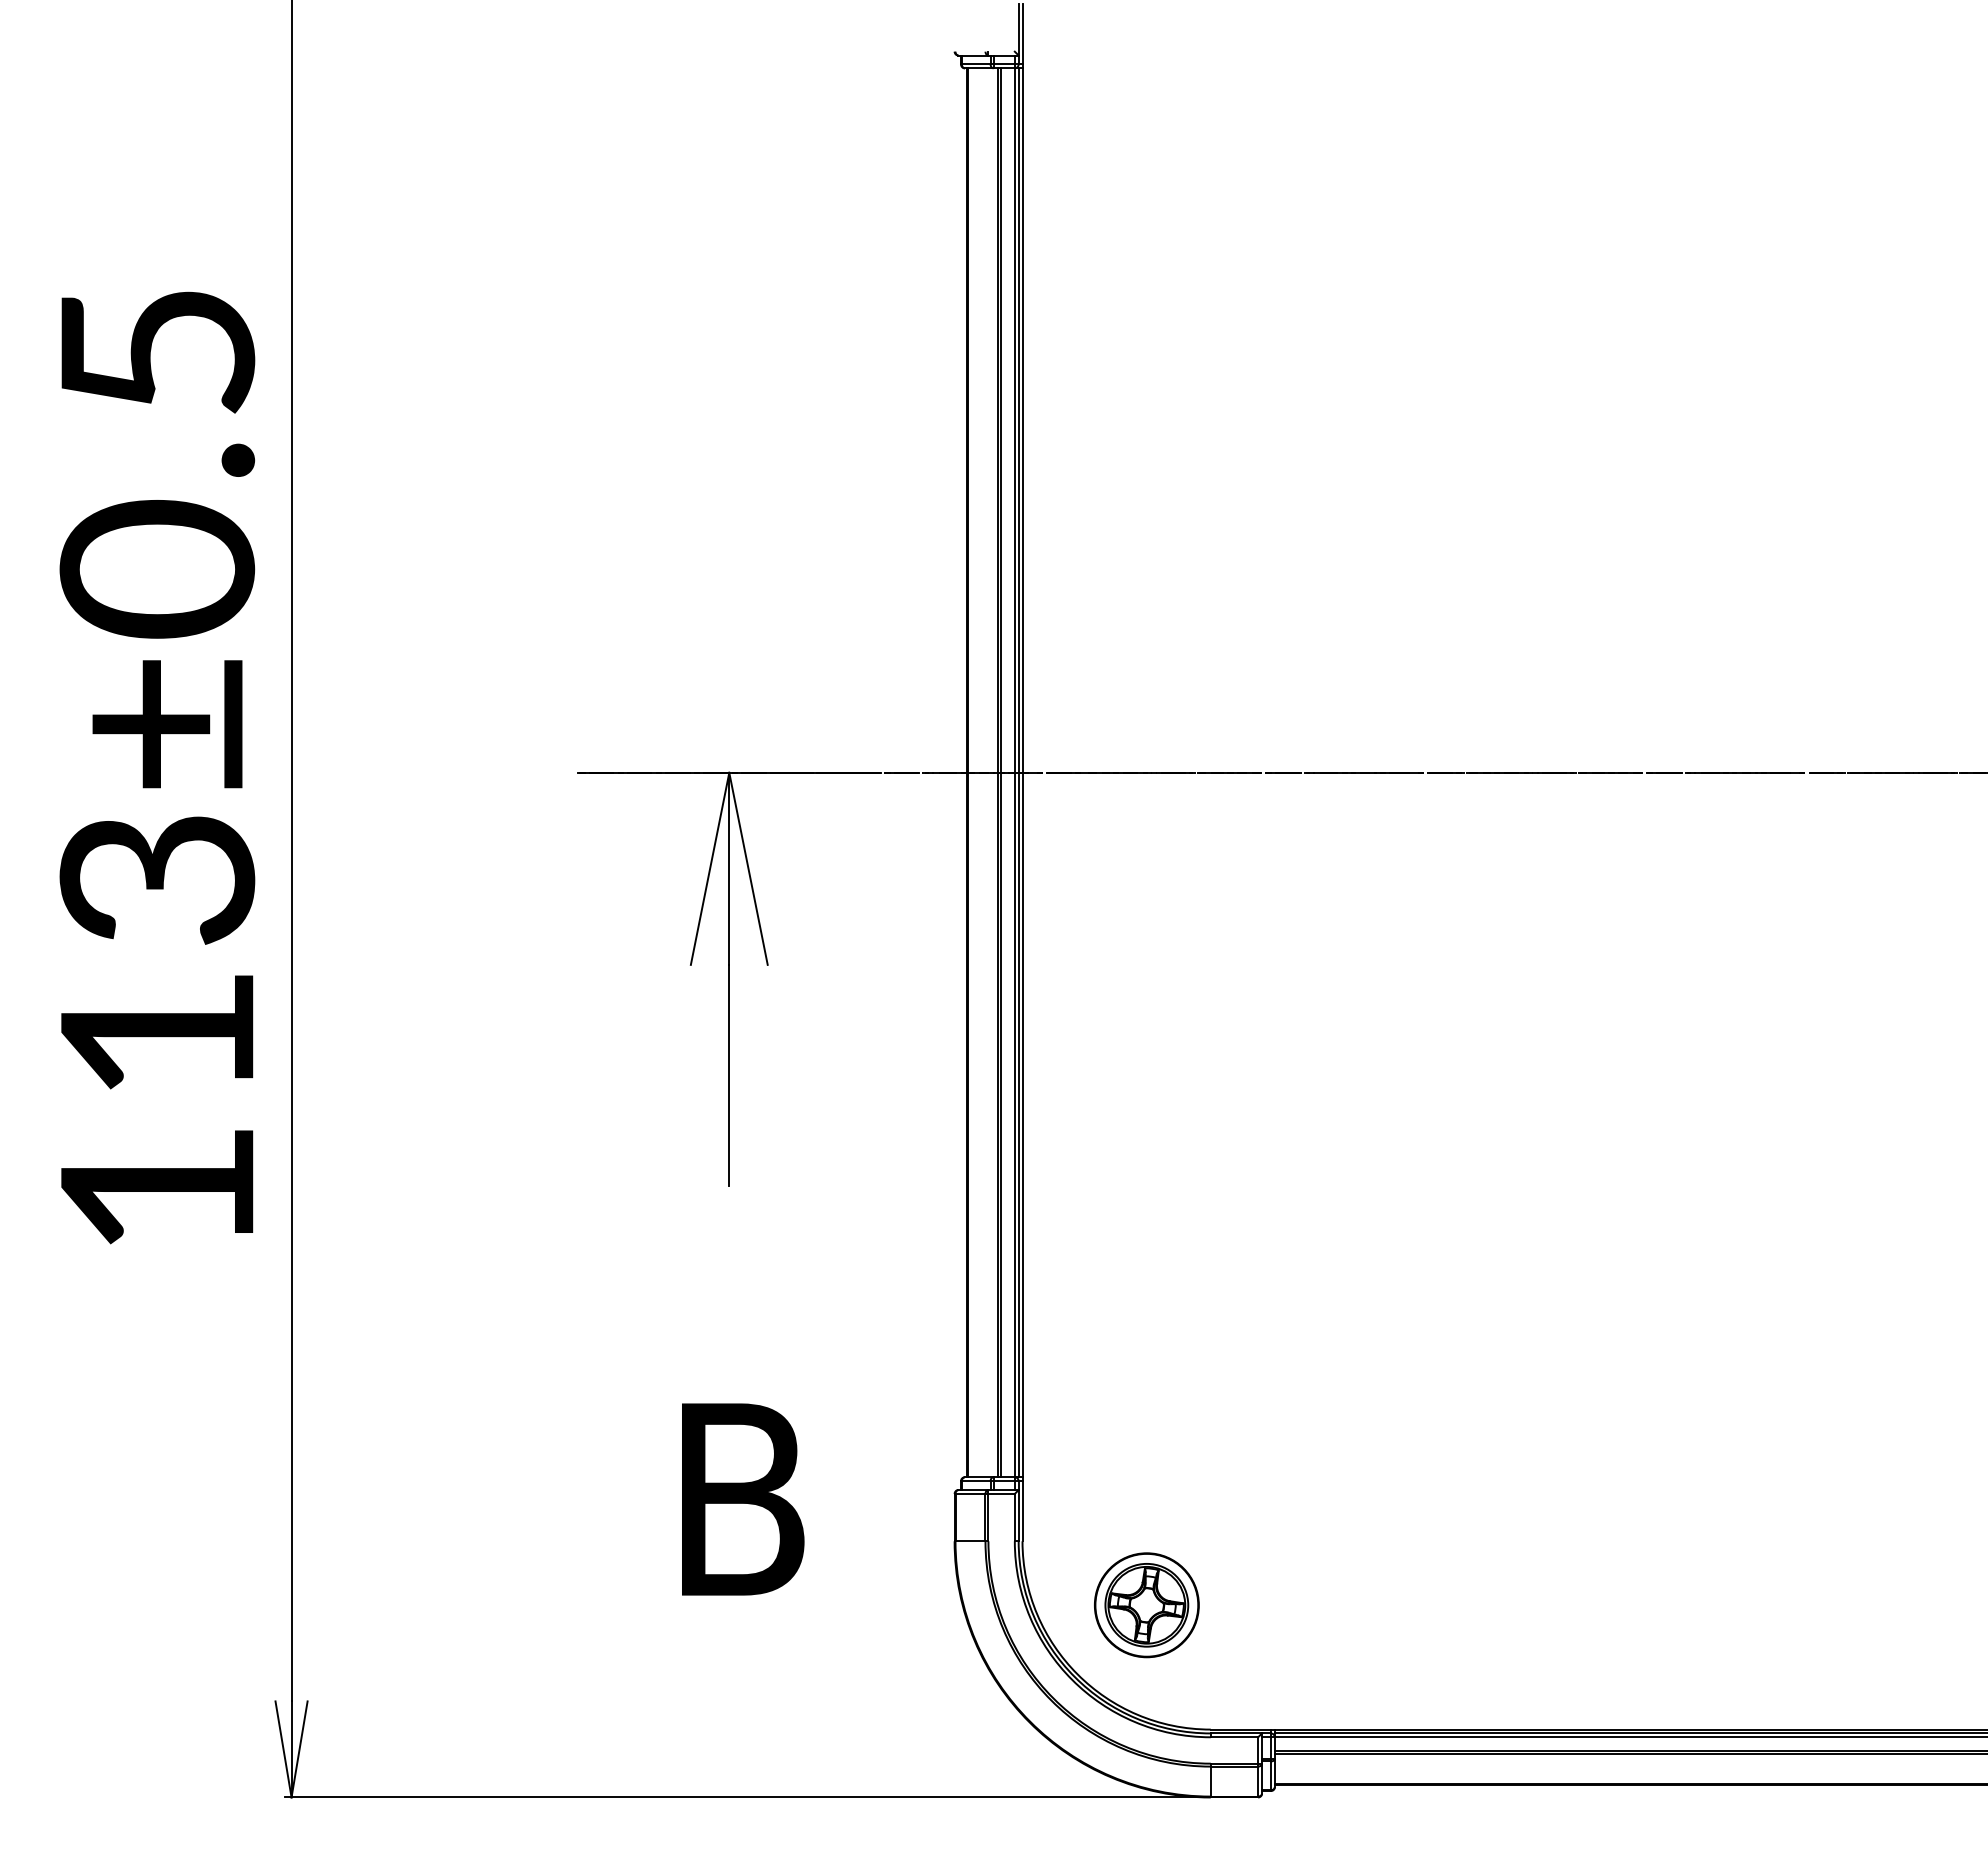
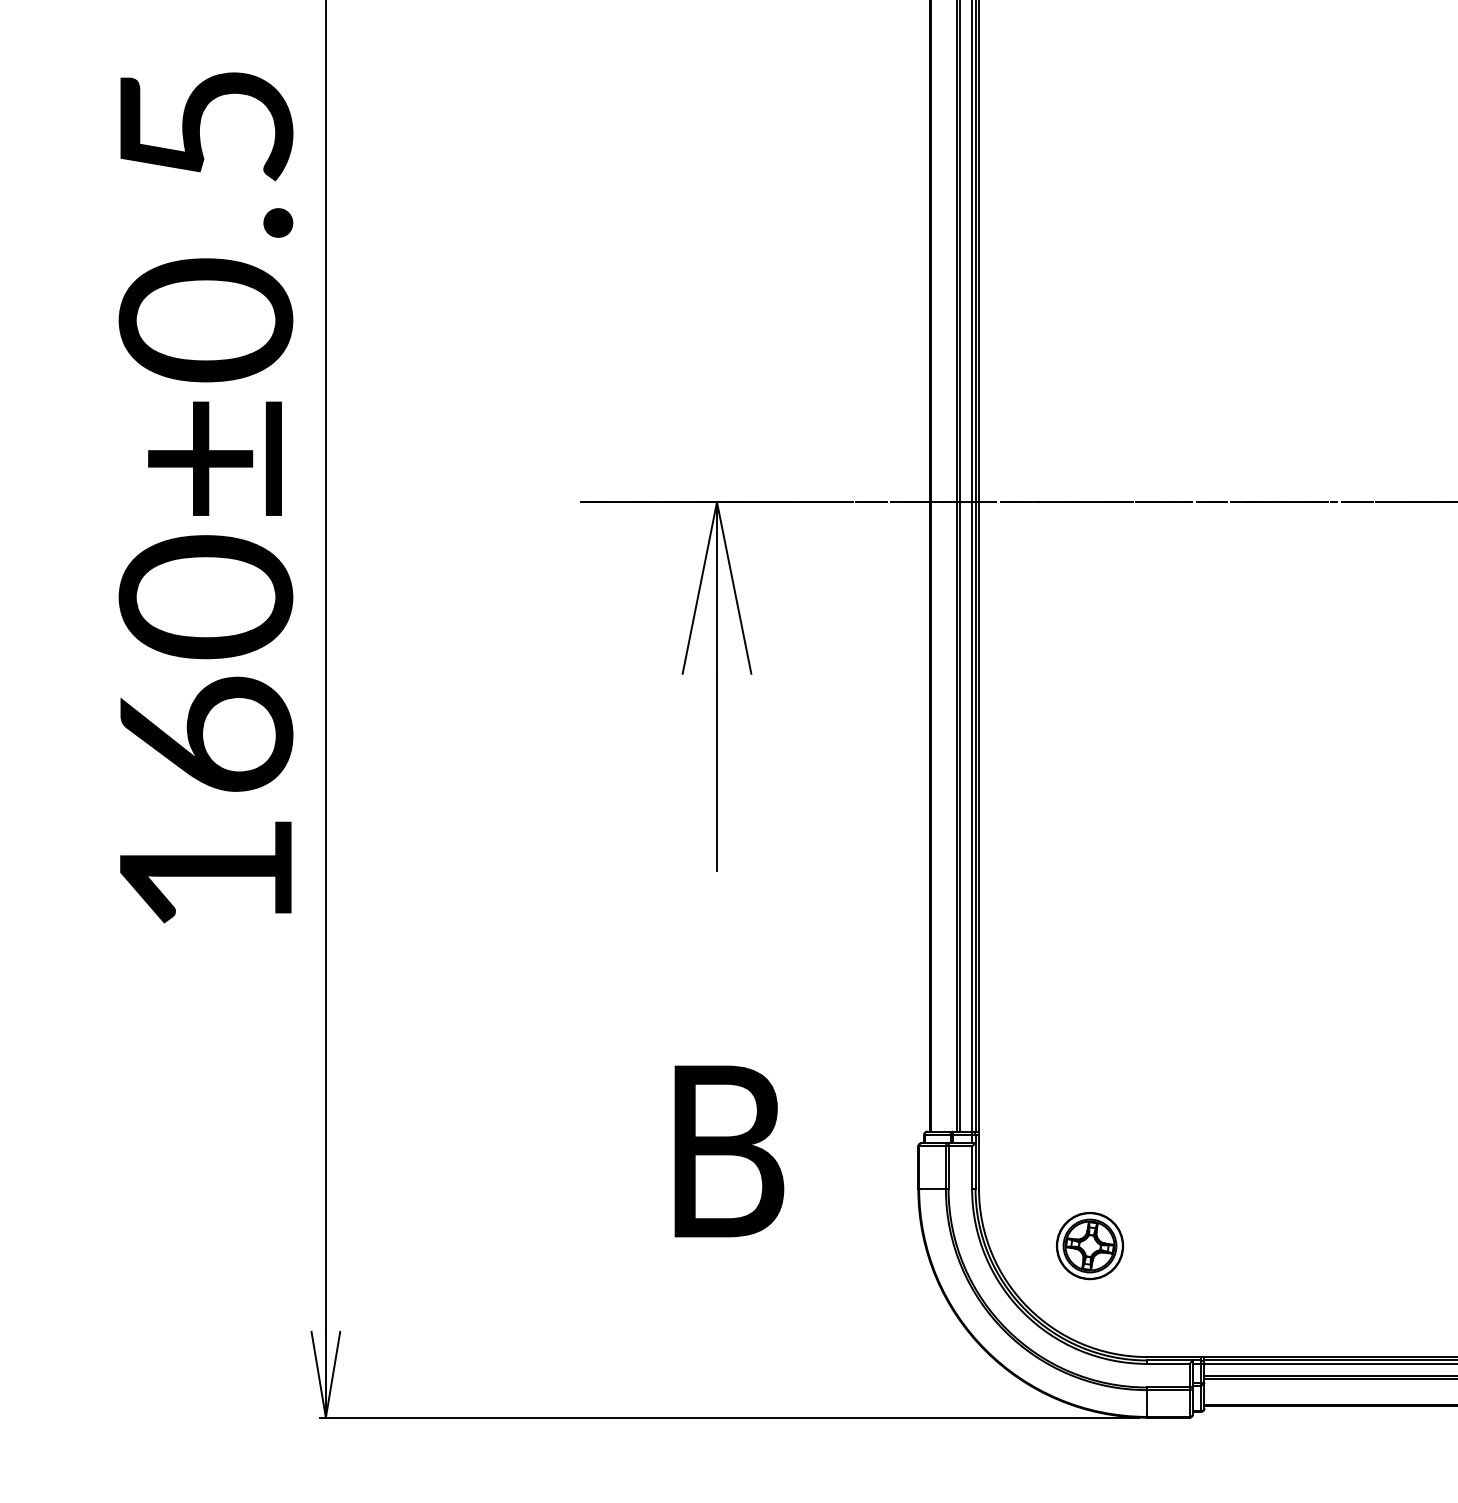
text: (157, 952) -> (206, 662), 113±0.5 -> 160±0.5
part: (1146, 1605) -> (1089, 1246), size x0.71

